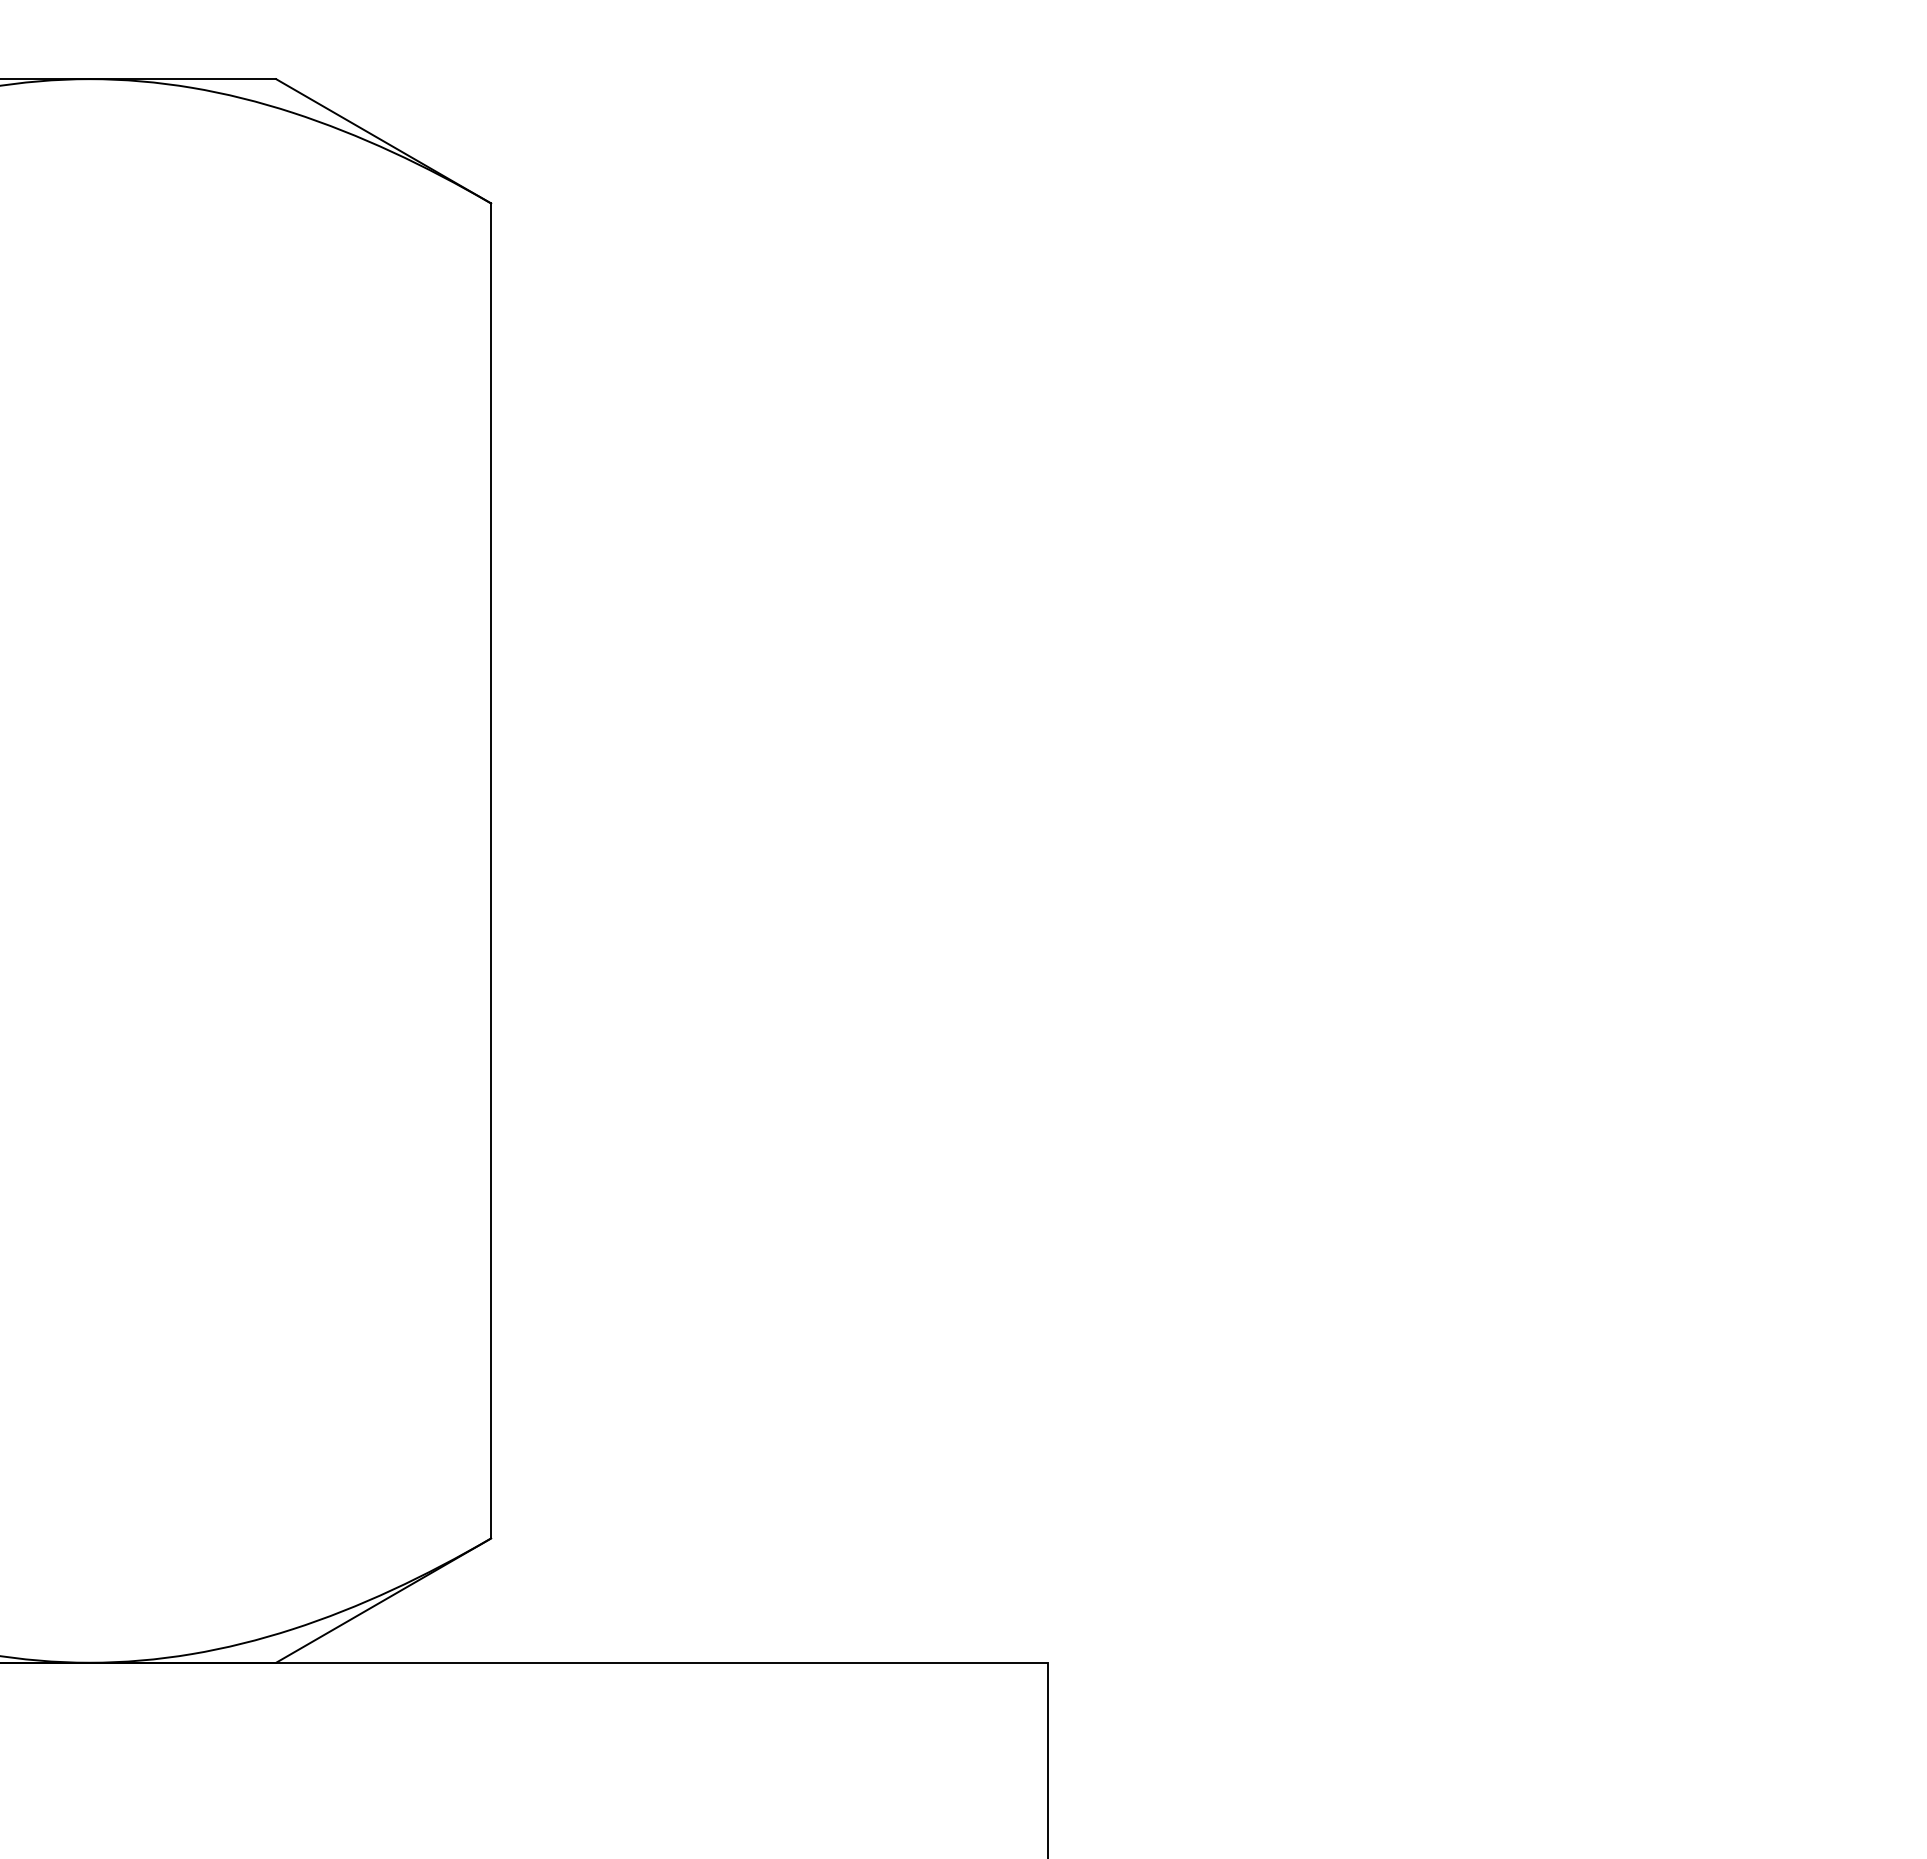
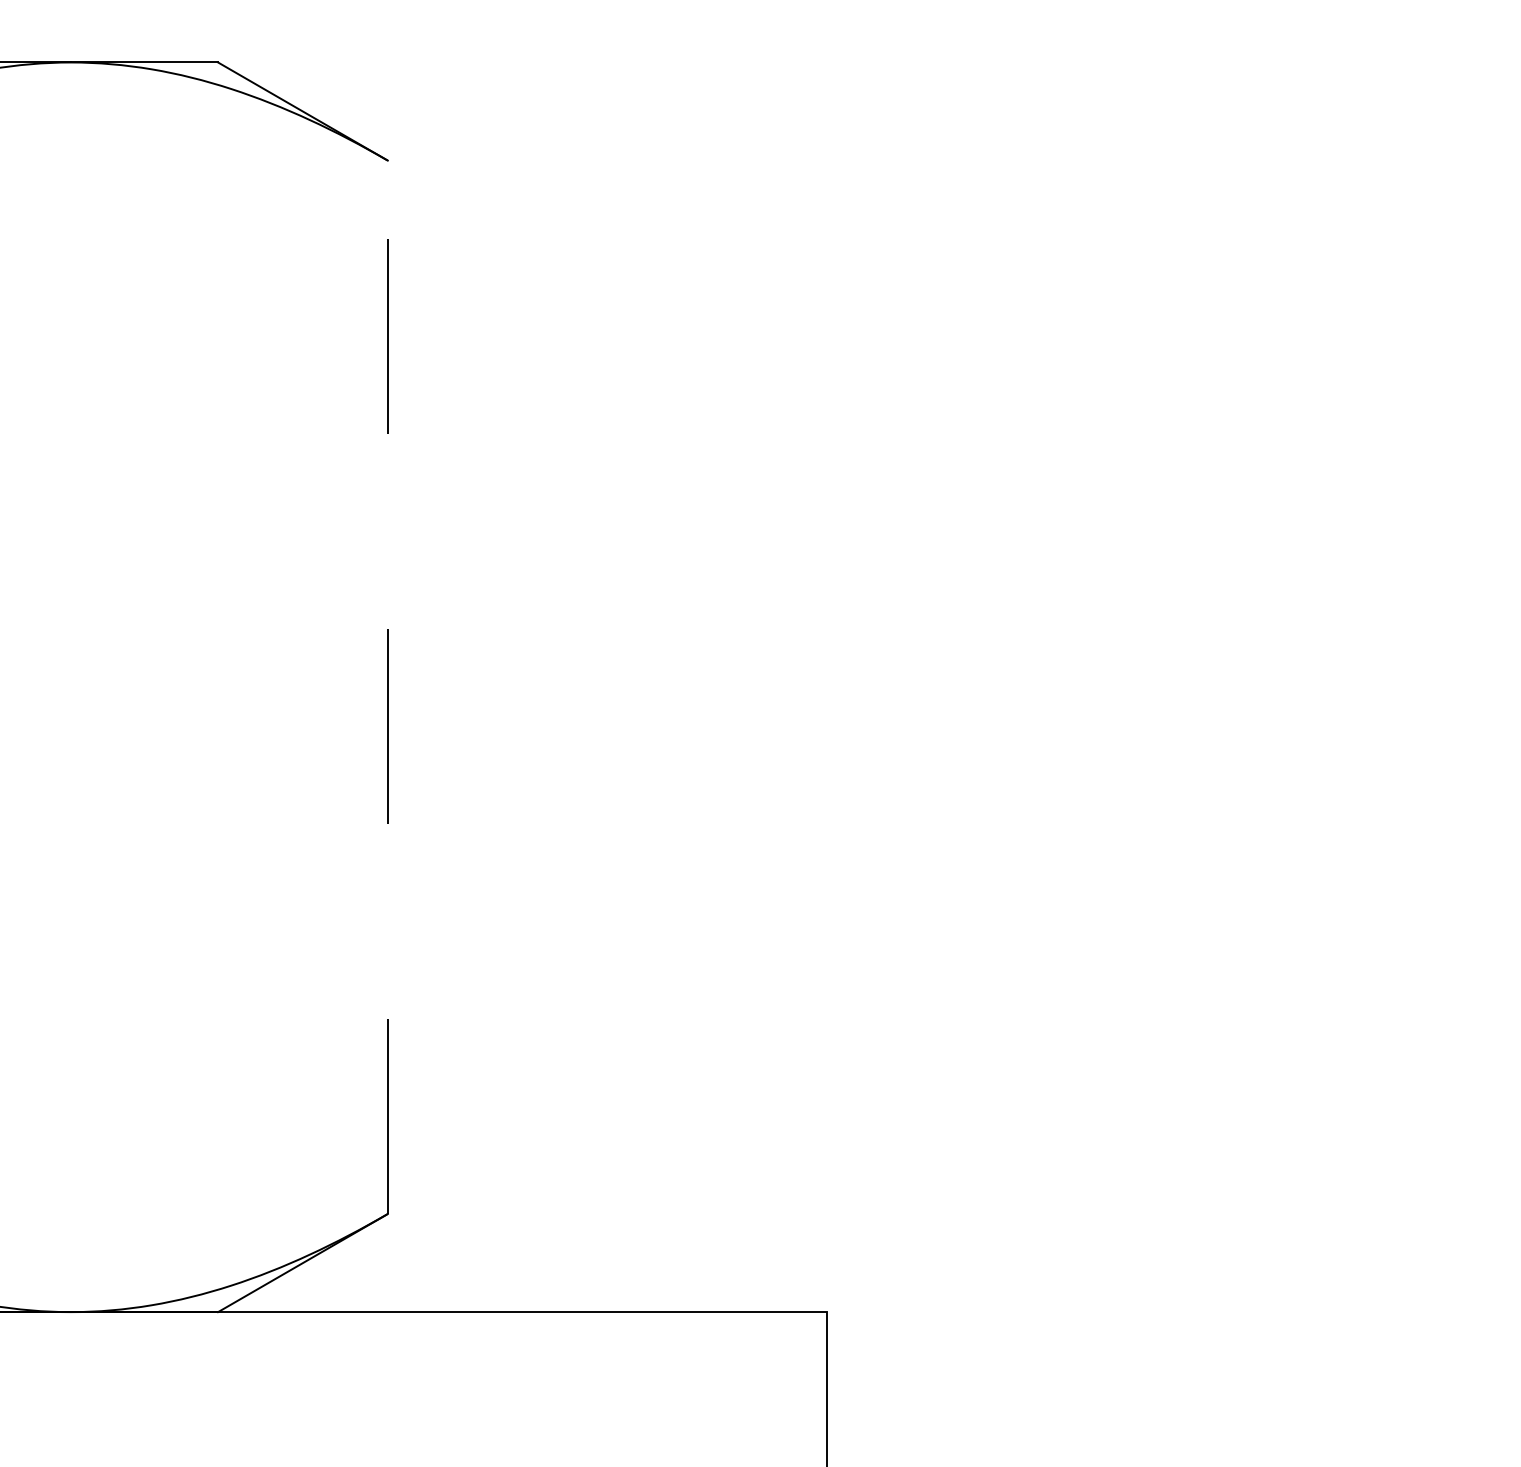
line: (491, 870) -> (388, 686), solid -> dashed

